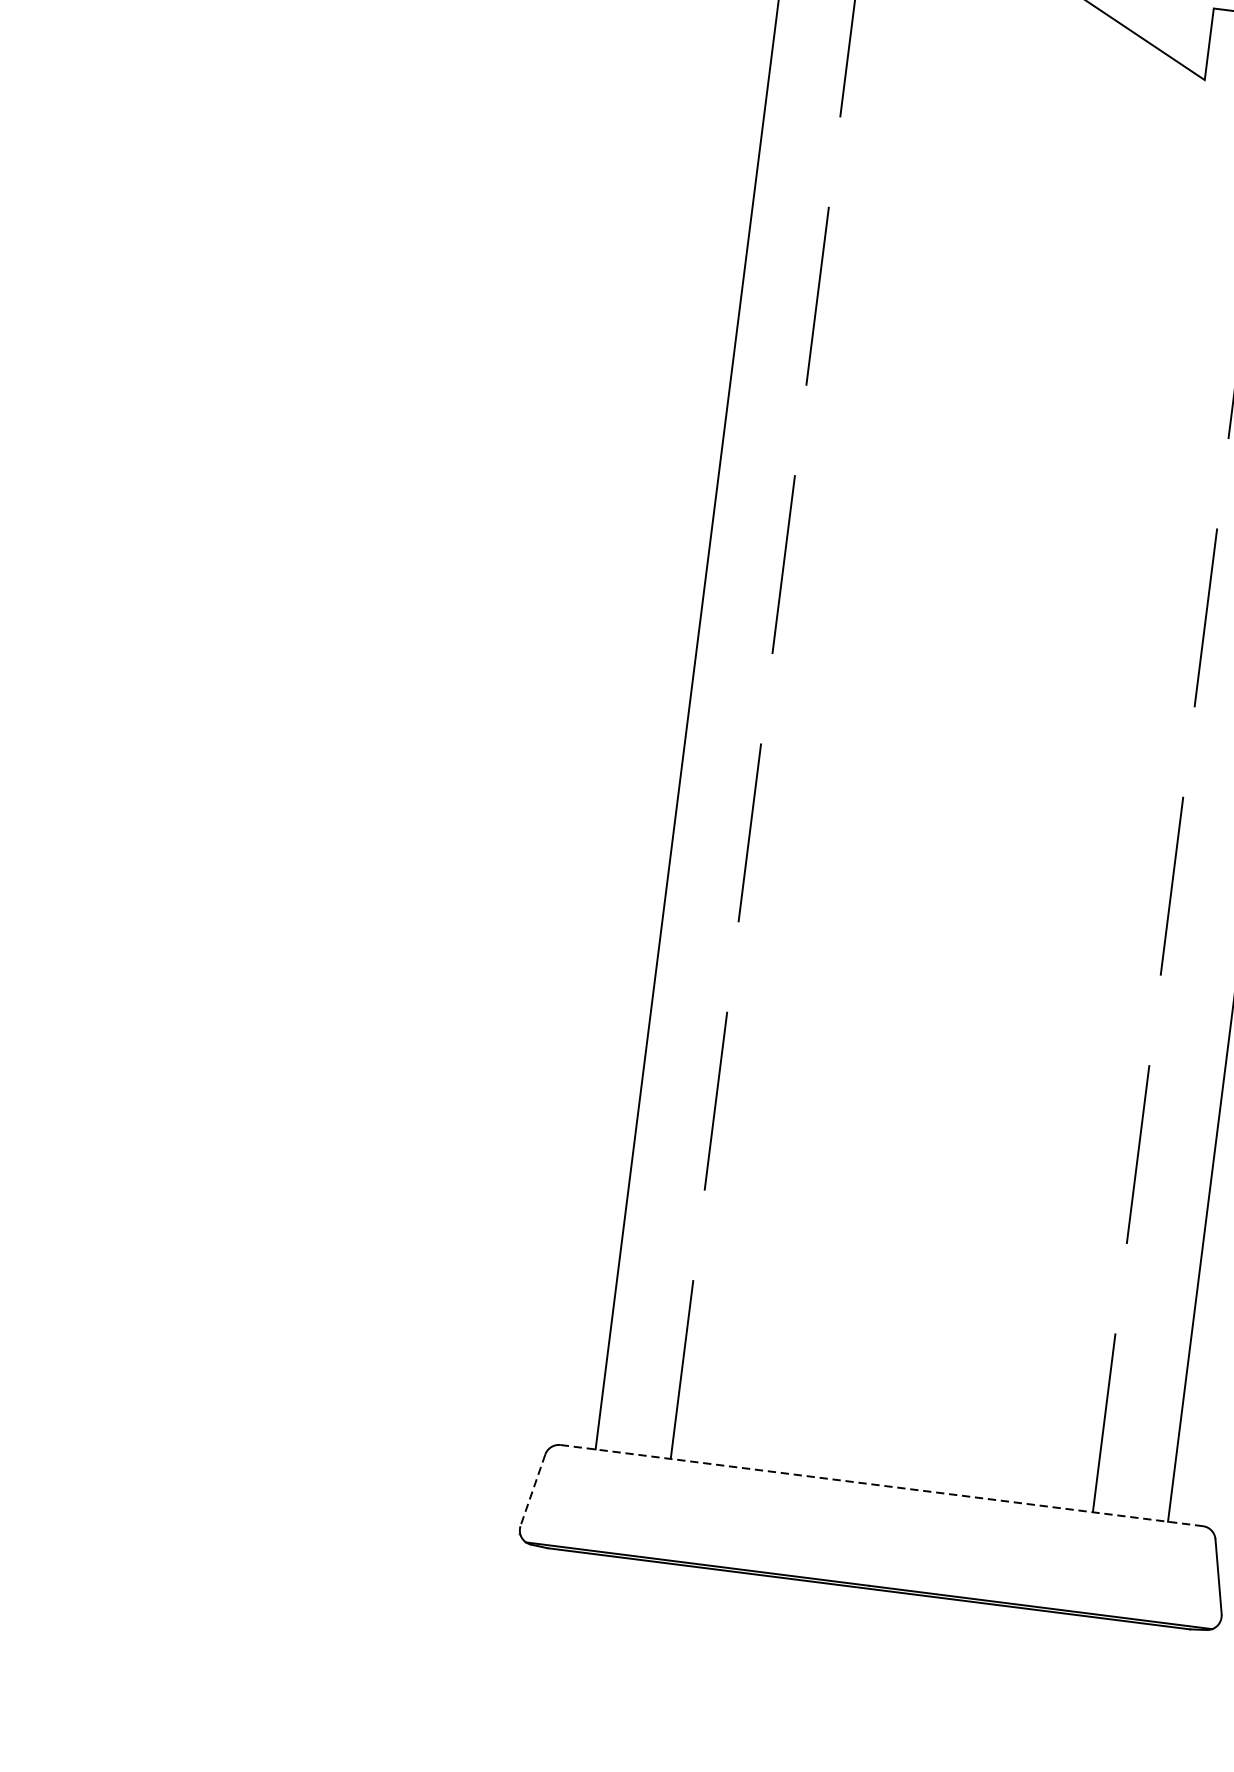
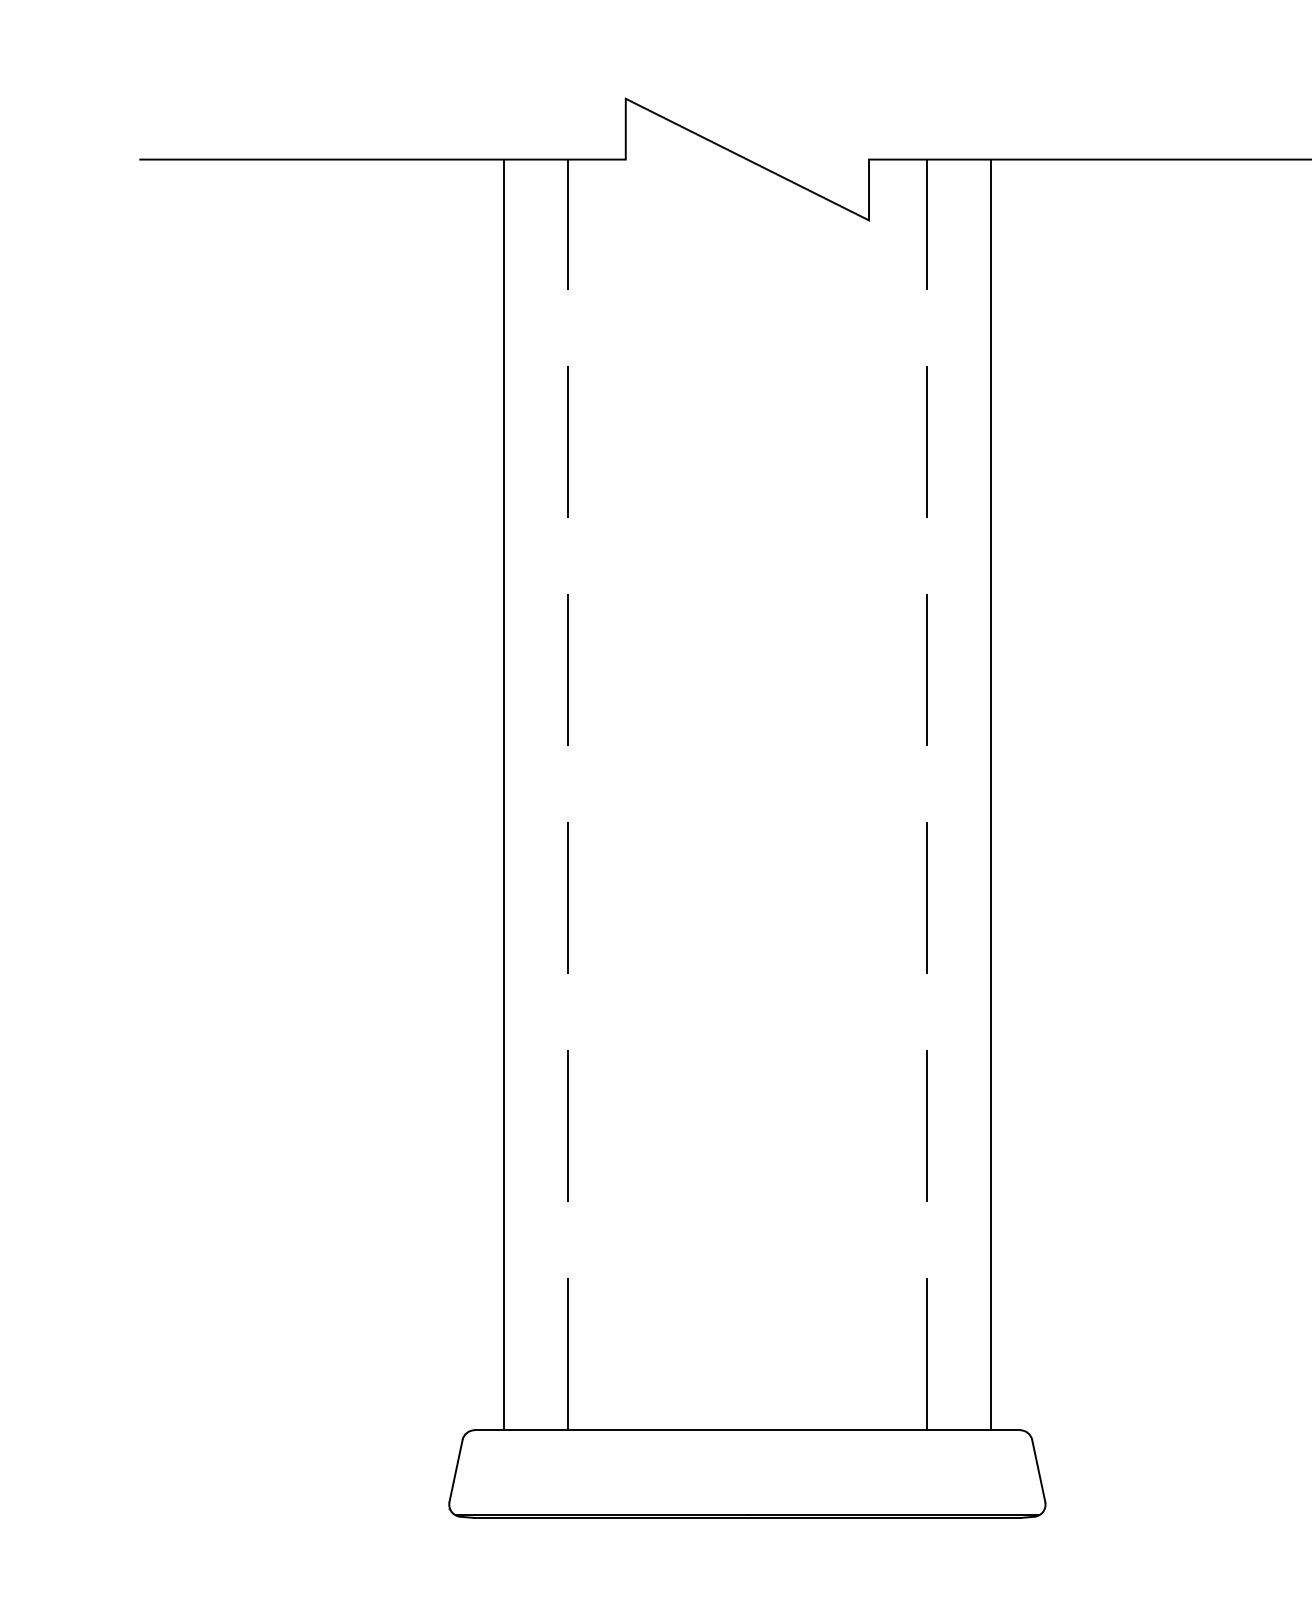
line: (881, 1485) -> (747, 1430), dashed -> solid
line: (533, 1490) -> (456, 1471), dashed -> solid

